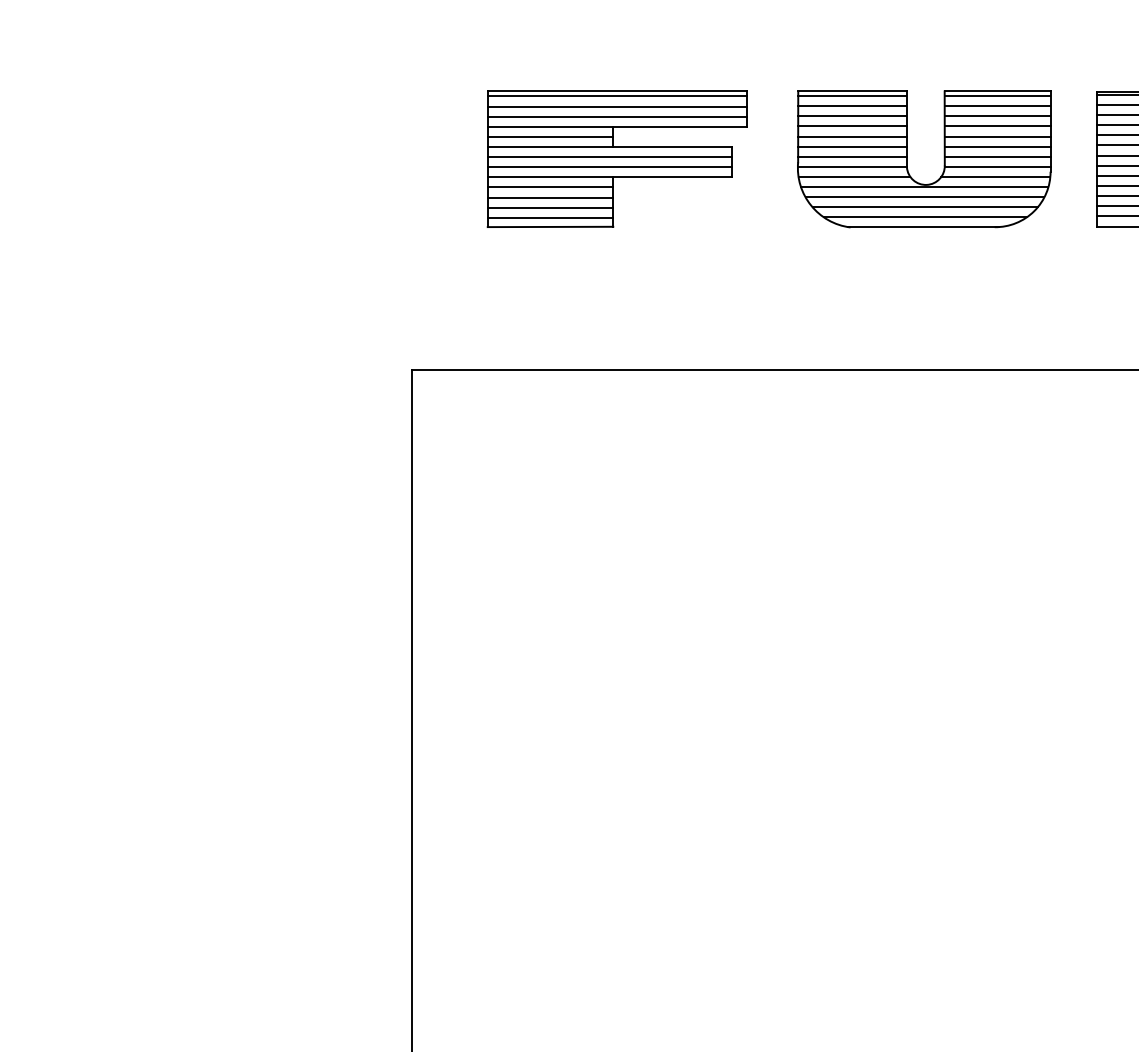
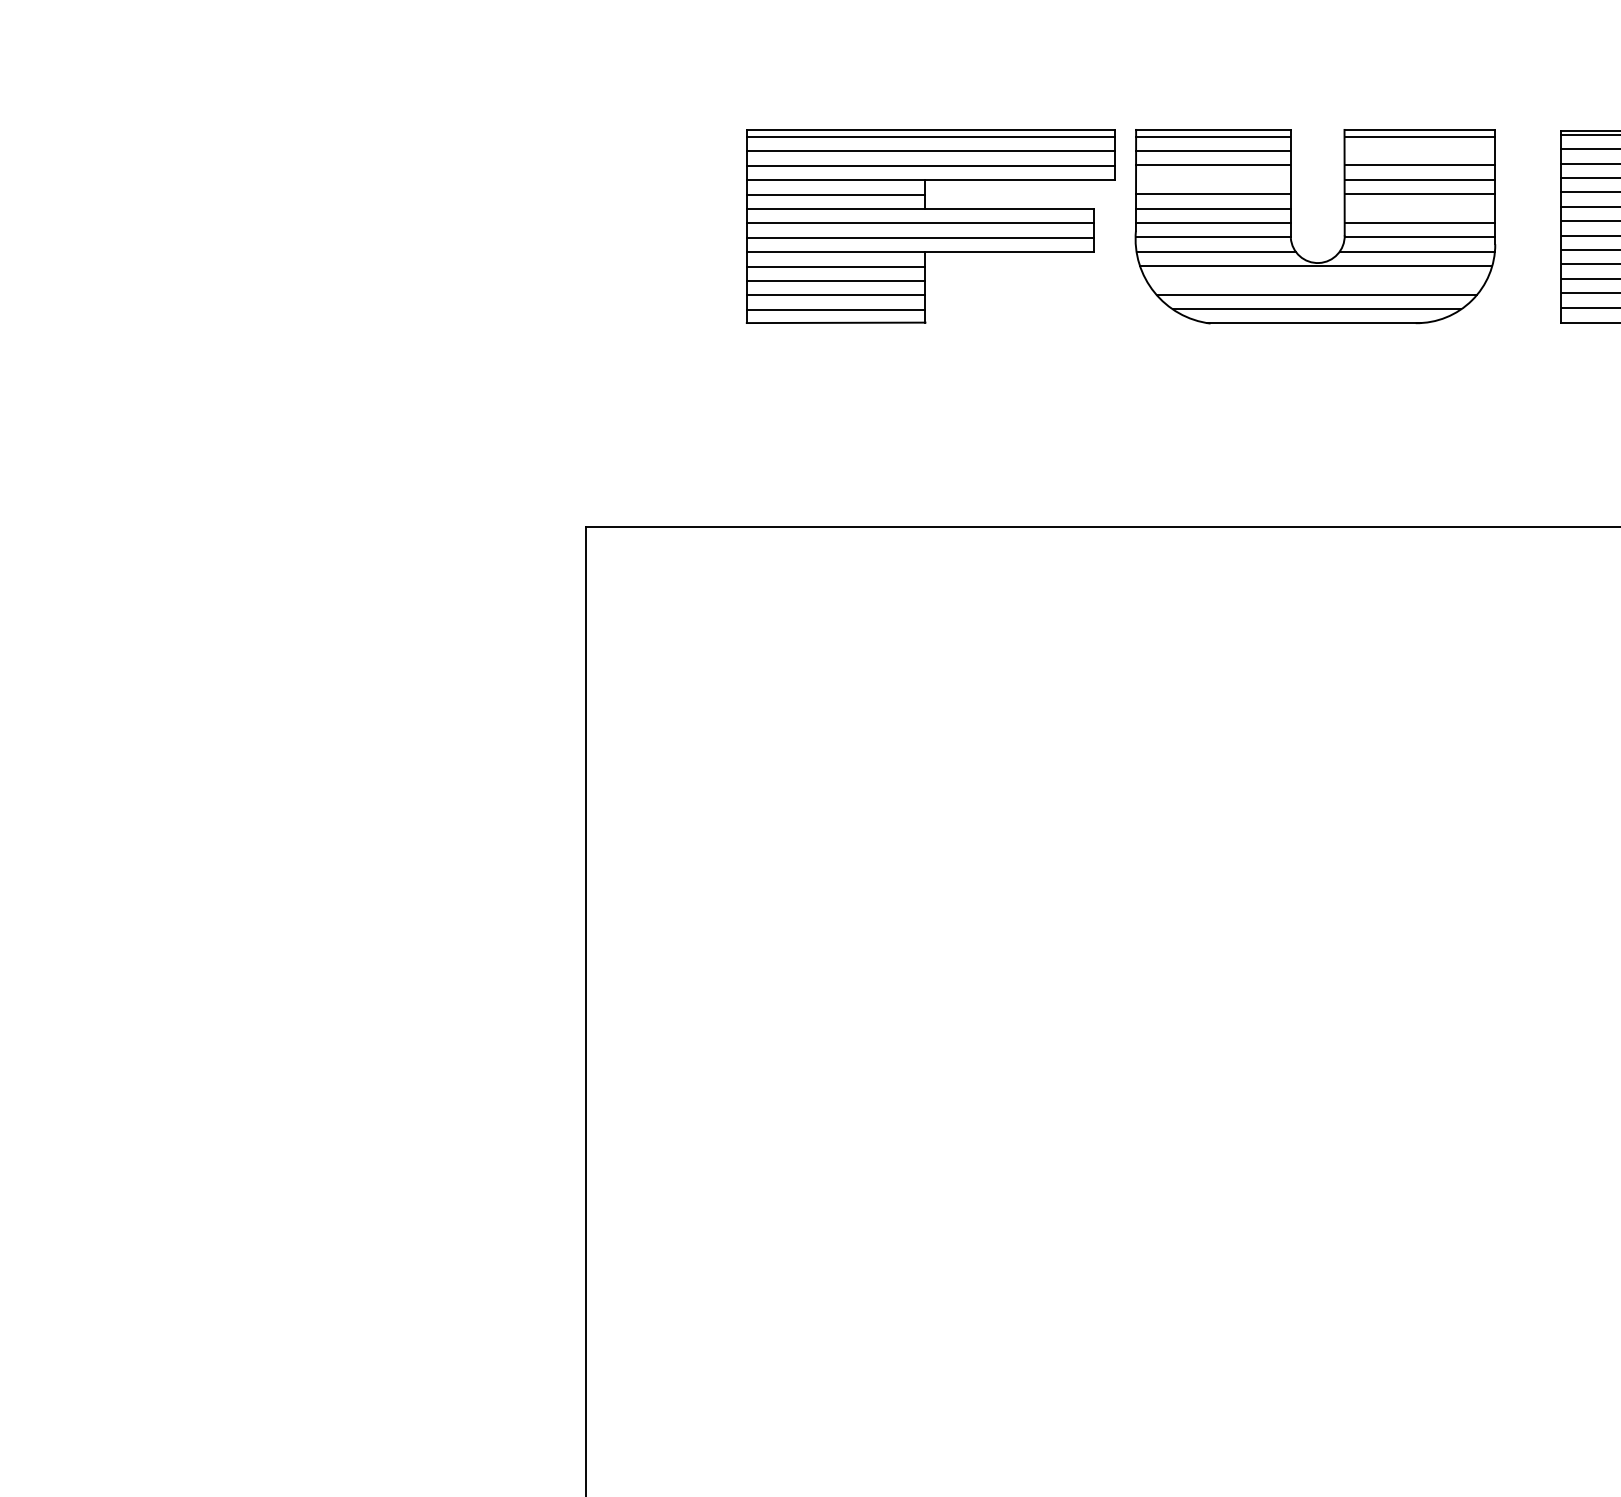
line: (997, 106) -> (1419, 151), removed
line: (852, 126) -> (1213, 179), removed
line: (997, 146) -> (1419, 208), removed
part: (616, 158) -> (930, 225), moved
line: (924, 197) -> (1315, 280), removed

